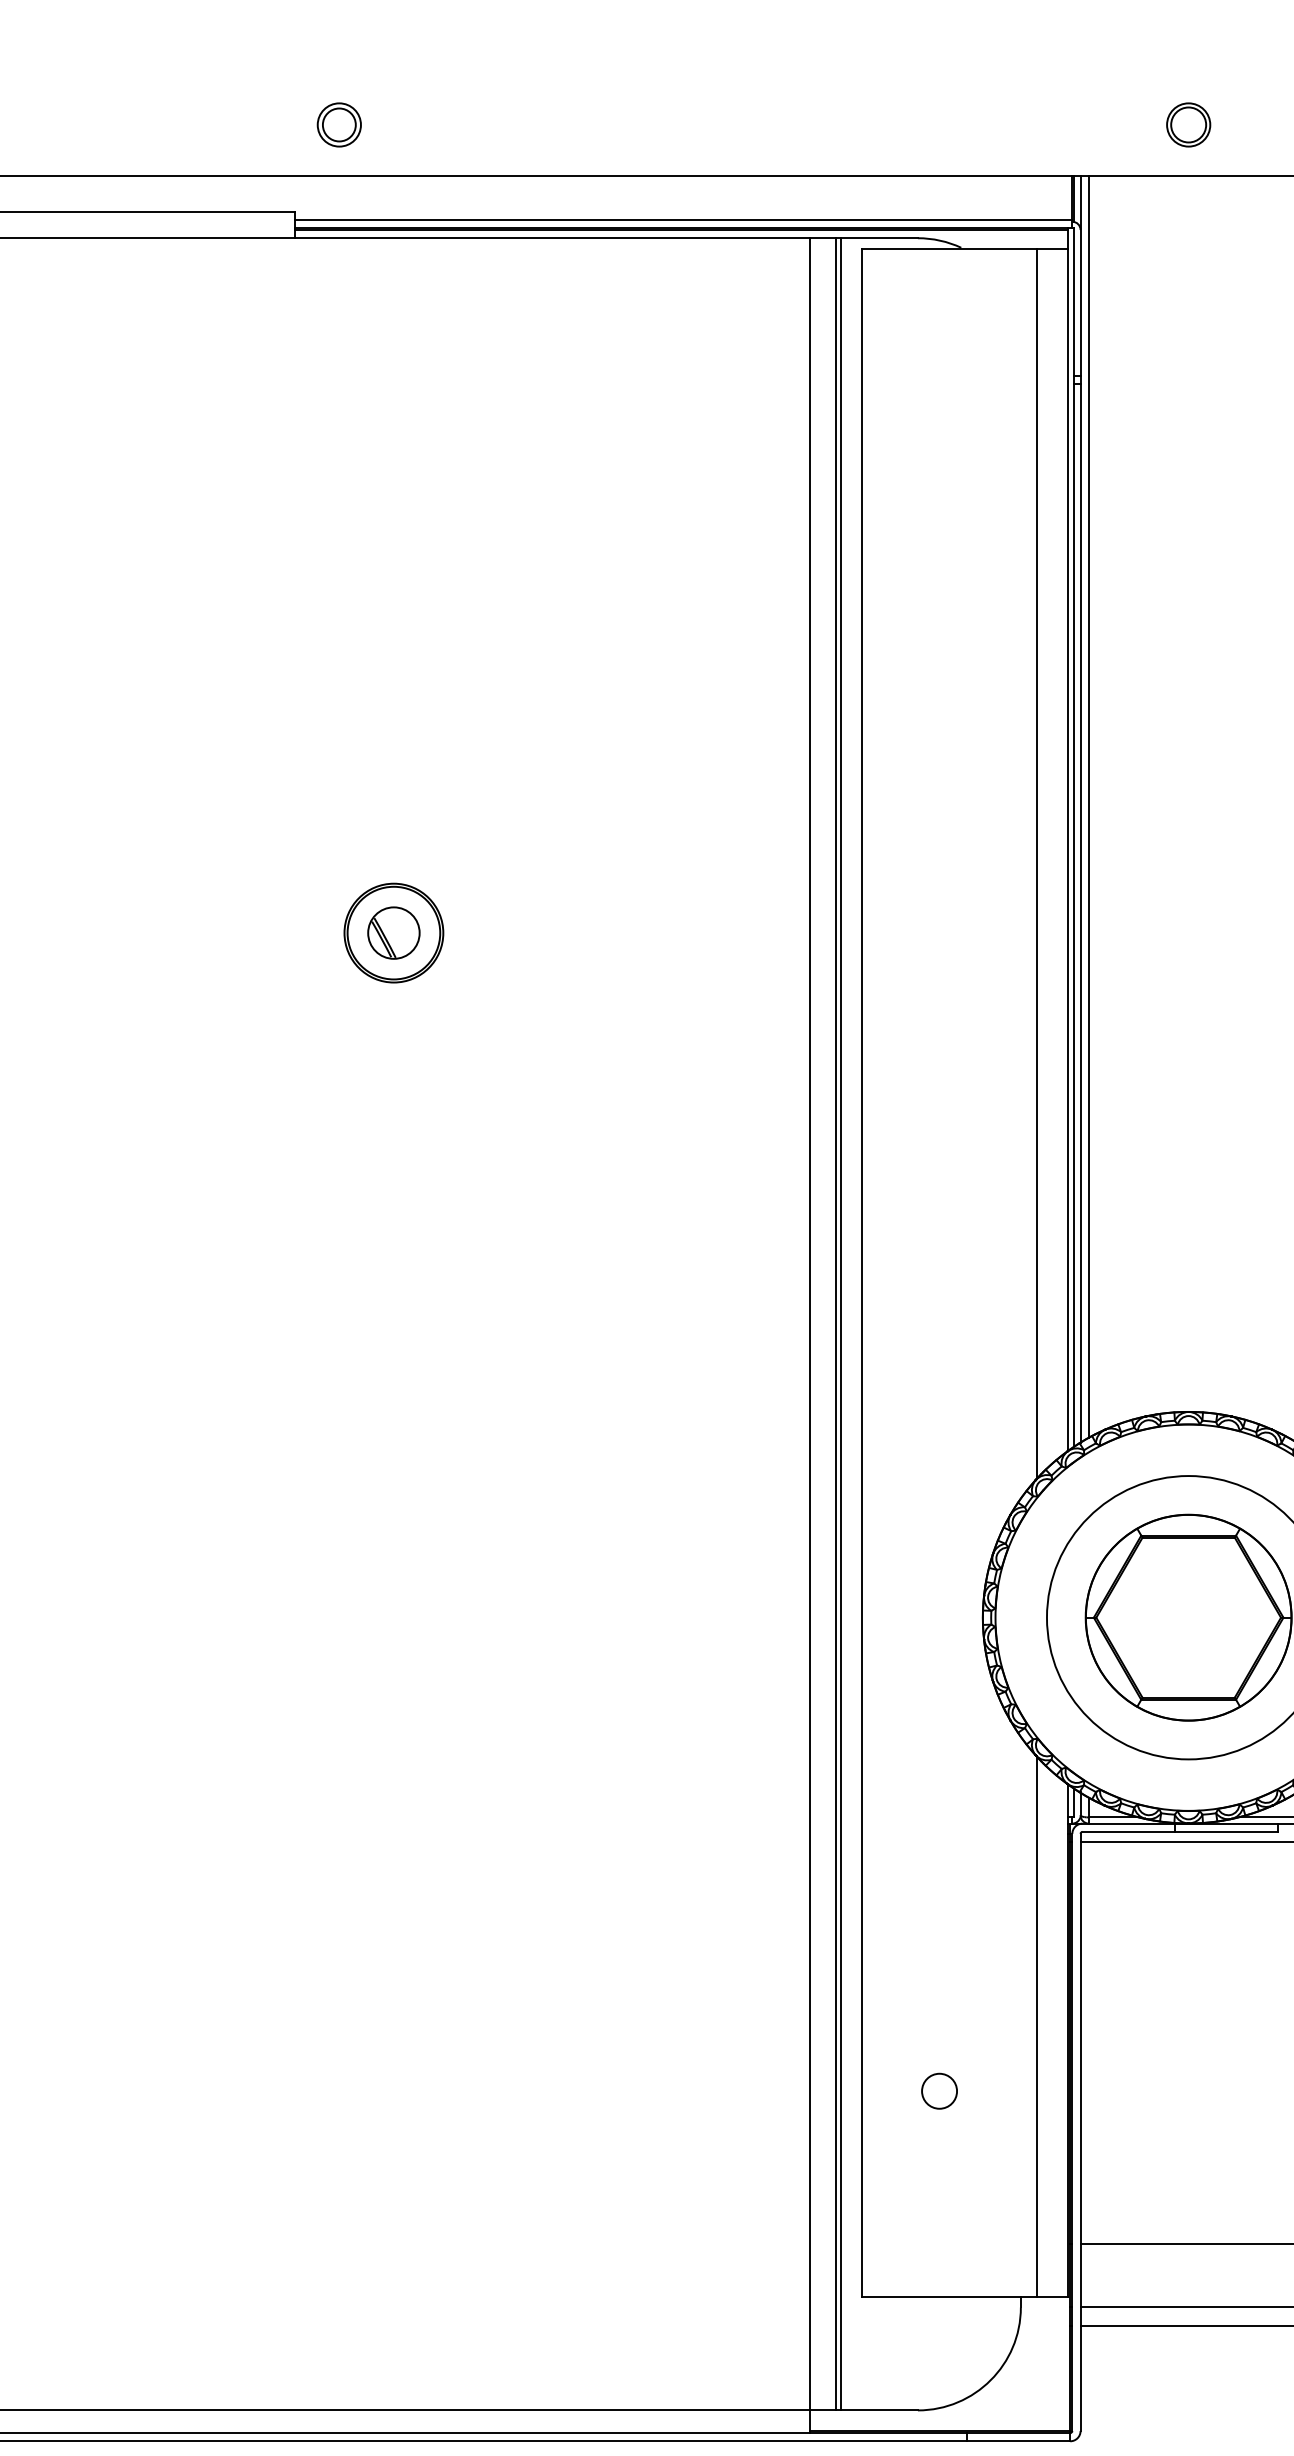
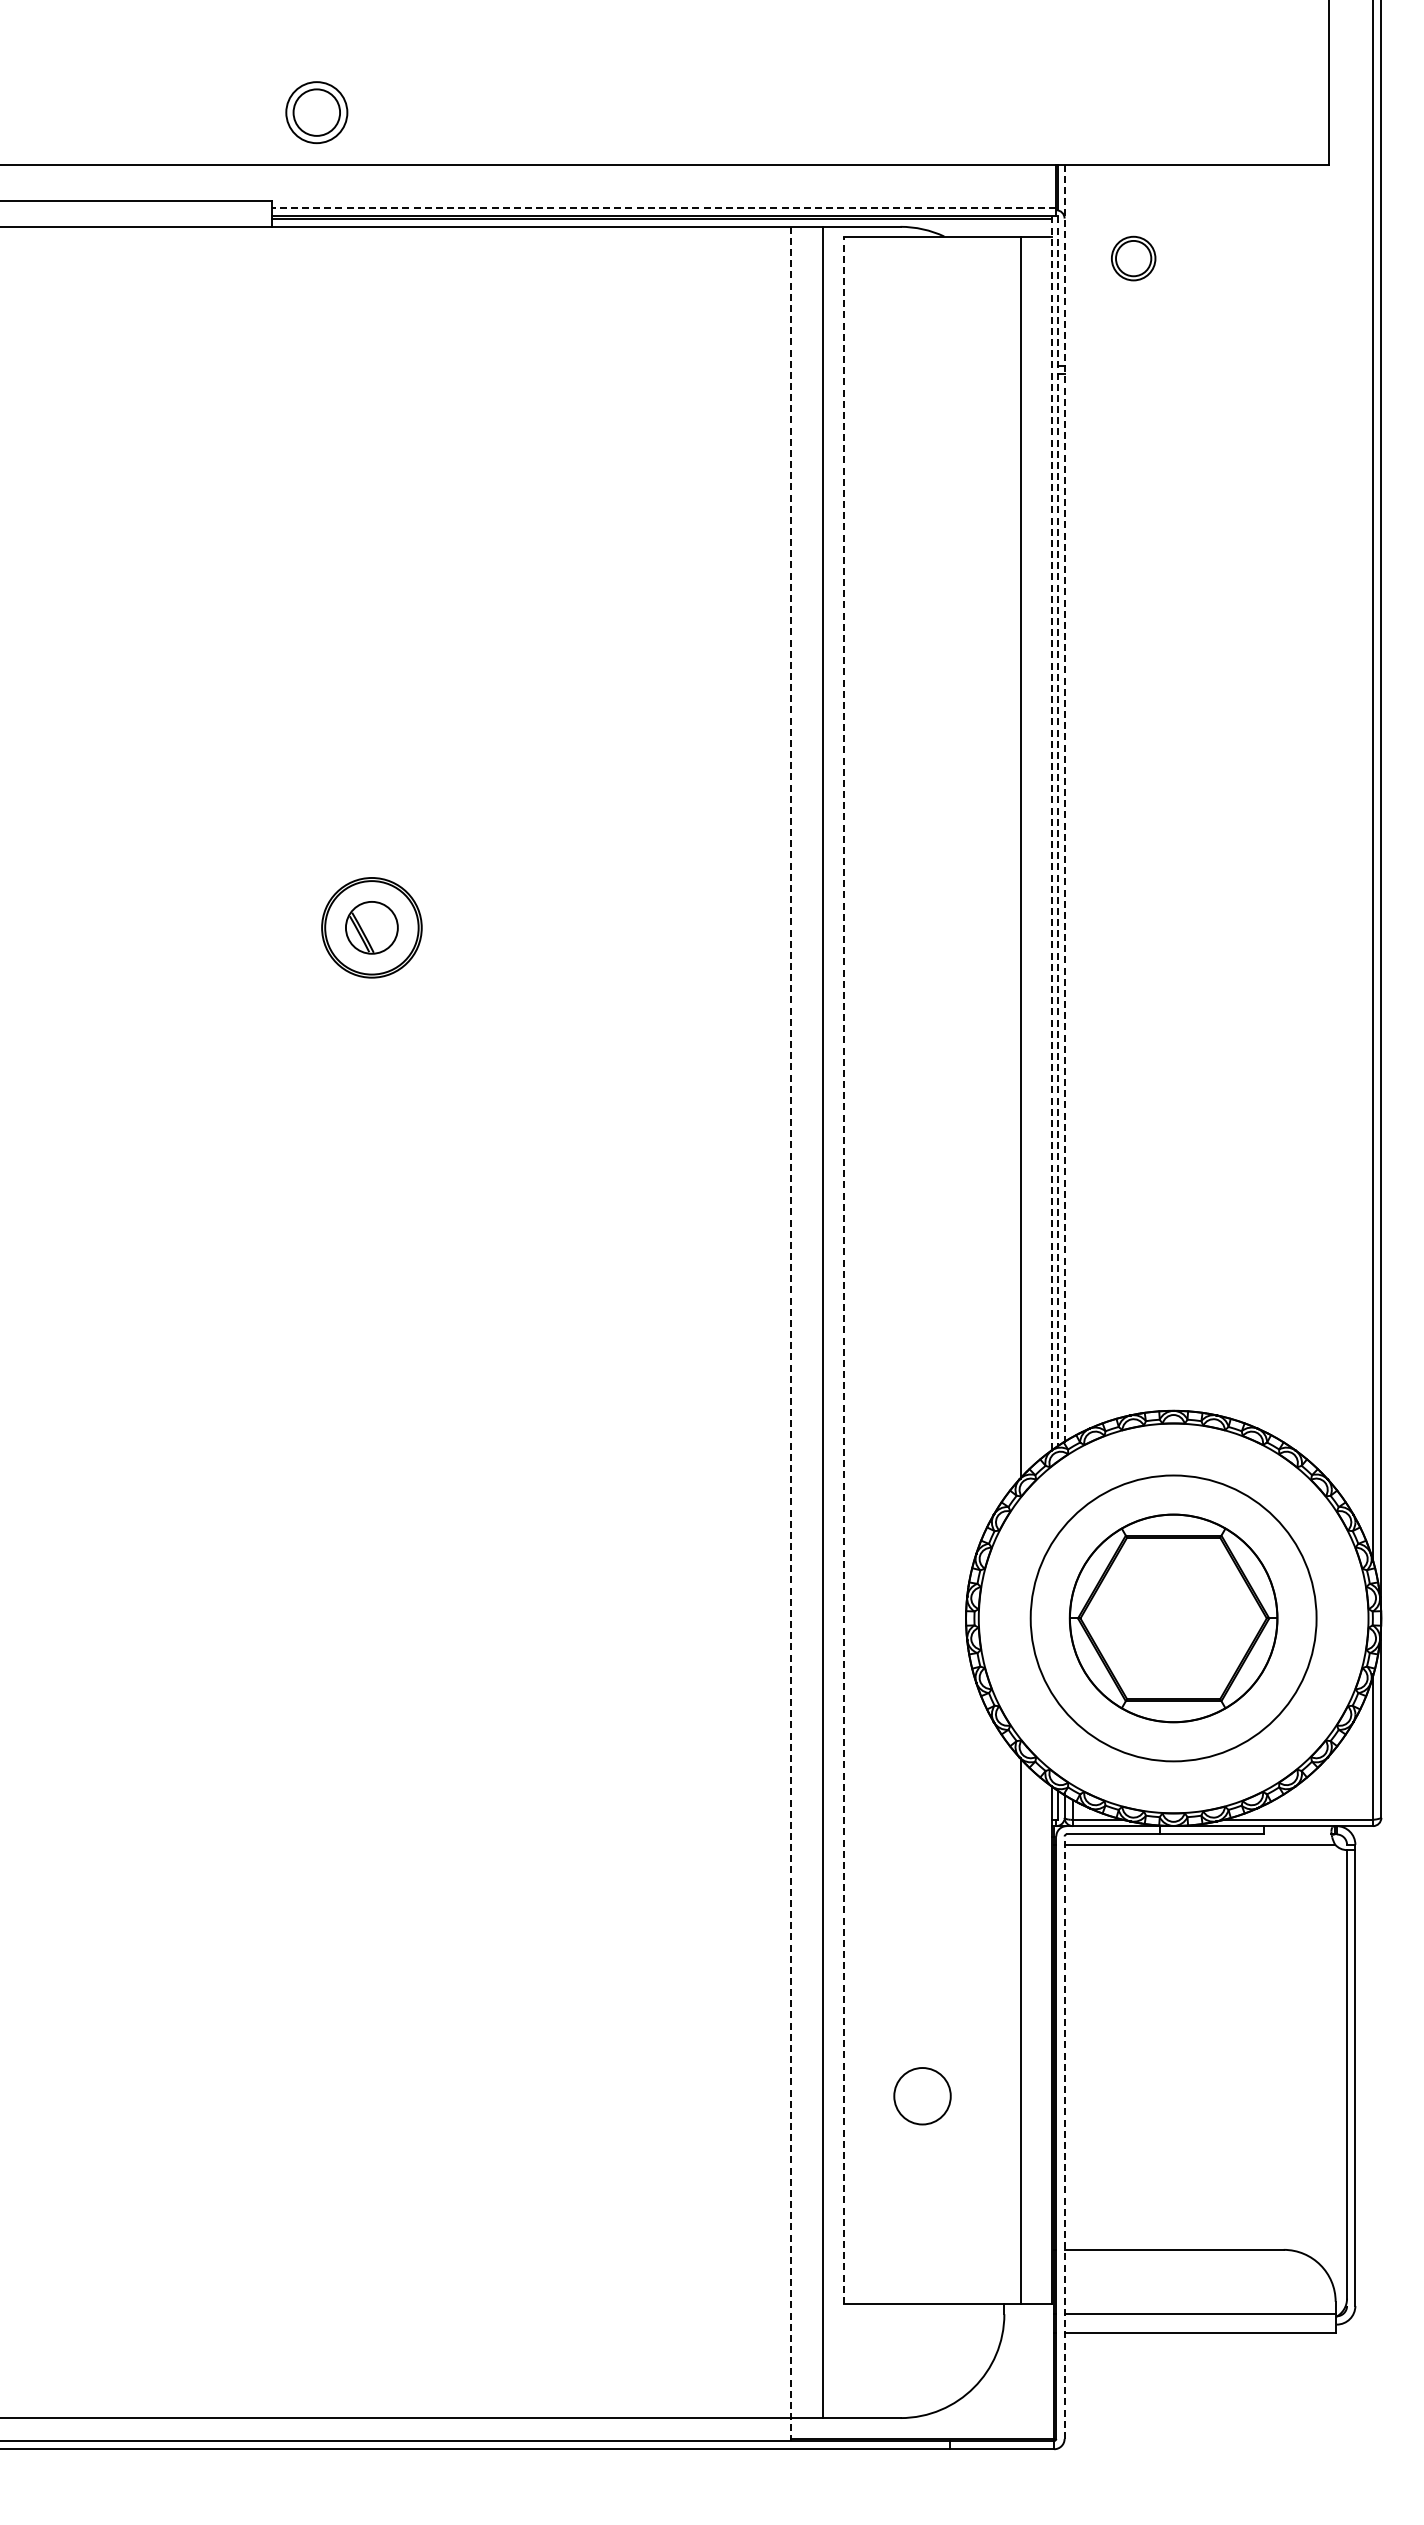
part: (338, 124) -> (316, 112), size x1.4
part: (1188, 124) -> (1133, 258), moved
line: (682, 220) -> (663, 208), solid -> dashed
line: (1088, 806) -> (1072, 800), removed
line: (1080, 809) -> (1064, 803), solid -> dashed
line: (1074, 837) -> (1058, 831), solid -> dashed
line: (1068, 839) -> (1052, 833), solid -> dashed
line: (862, 1272) -> (844, 1270), solid -> dashed
line: (835, 1324) -> (817, 1322), removed
line: (809, 1336) -> (791, 1334), solid -> dashed
circle: (938, 2090) -> (921, 2095), size x1.6
line: (1080, 2132) -> (1064, 2137), solid -> dashed

